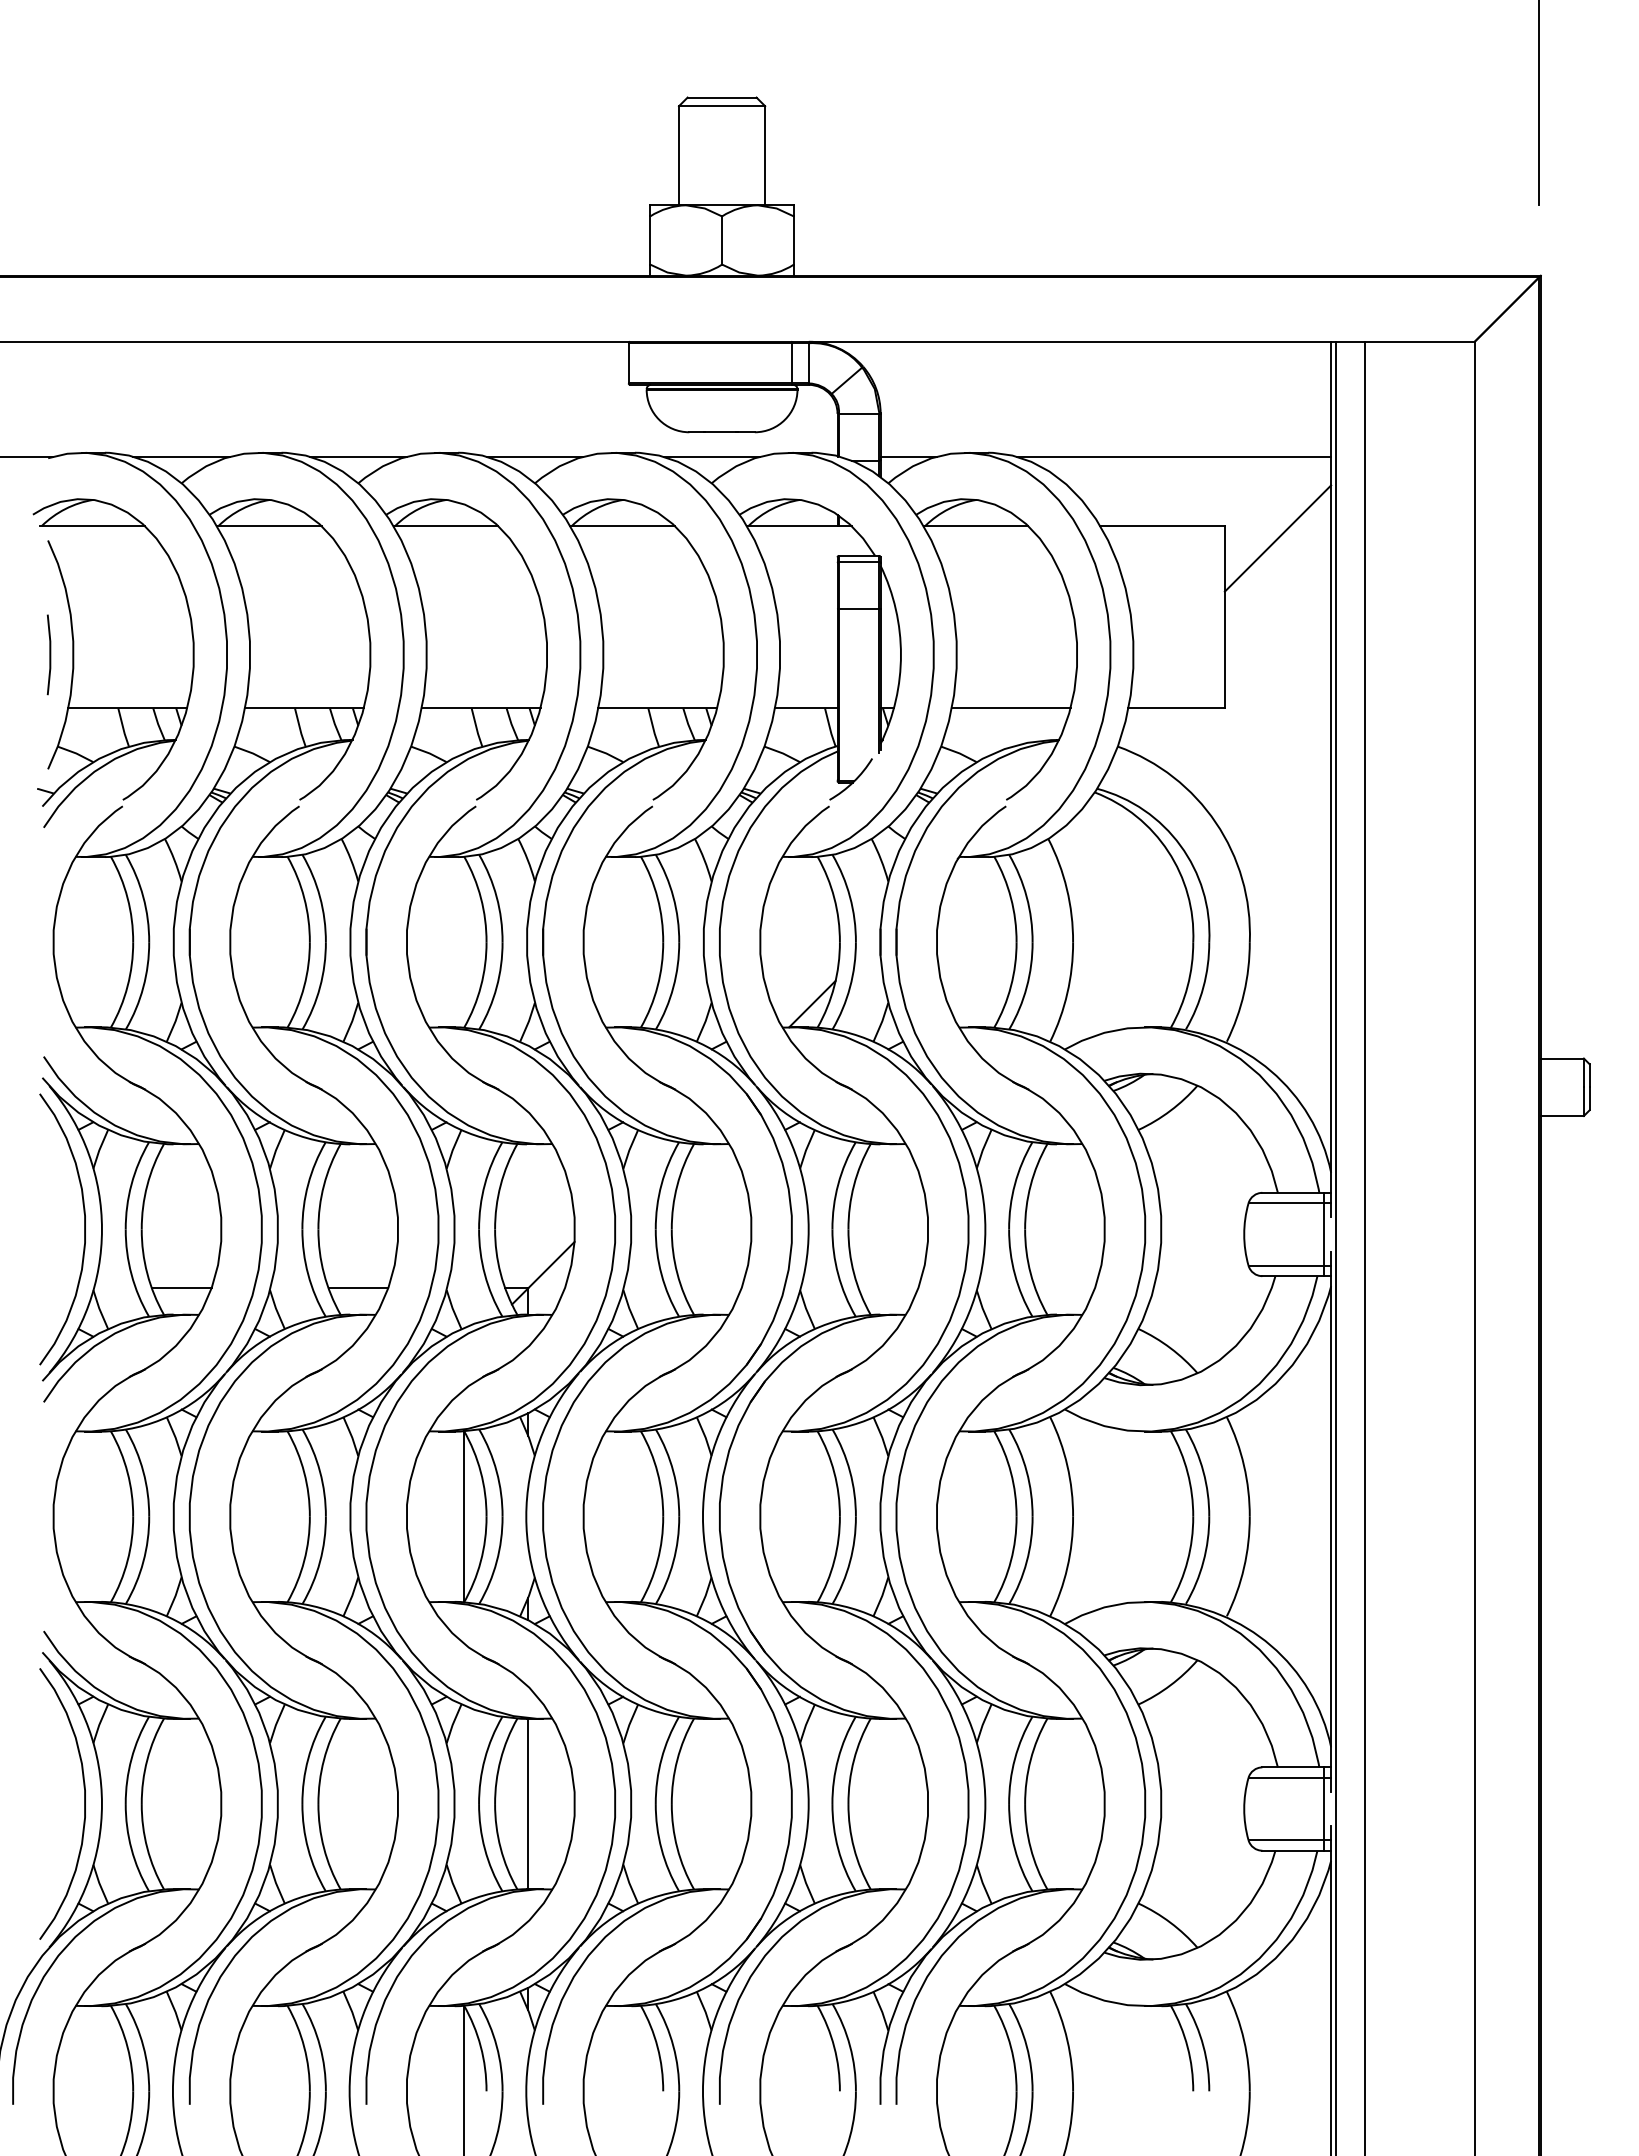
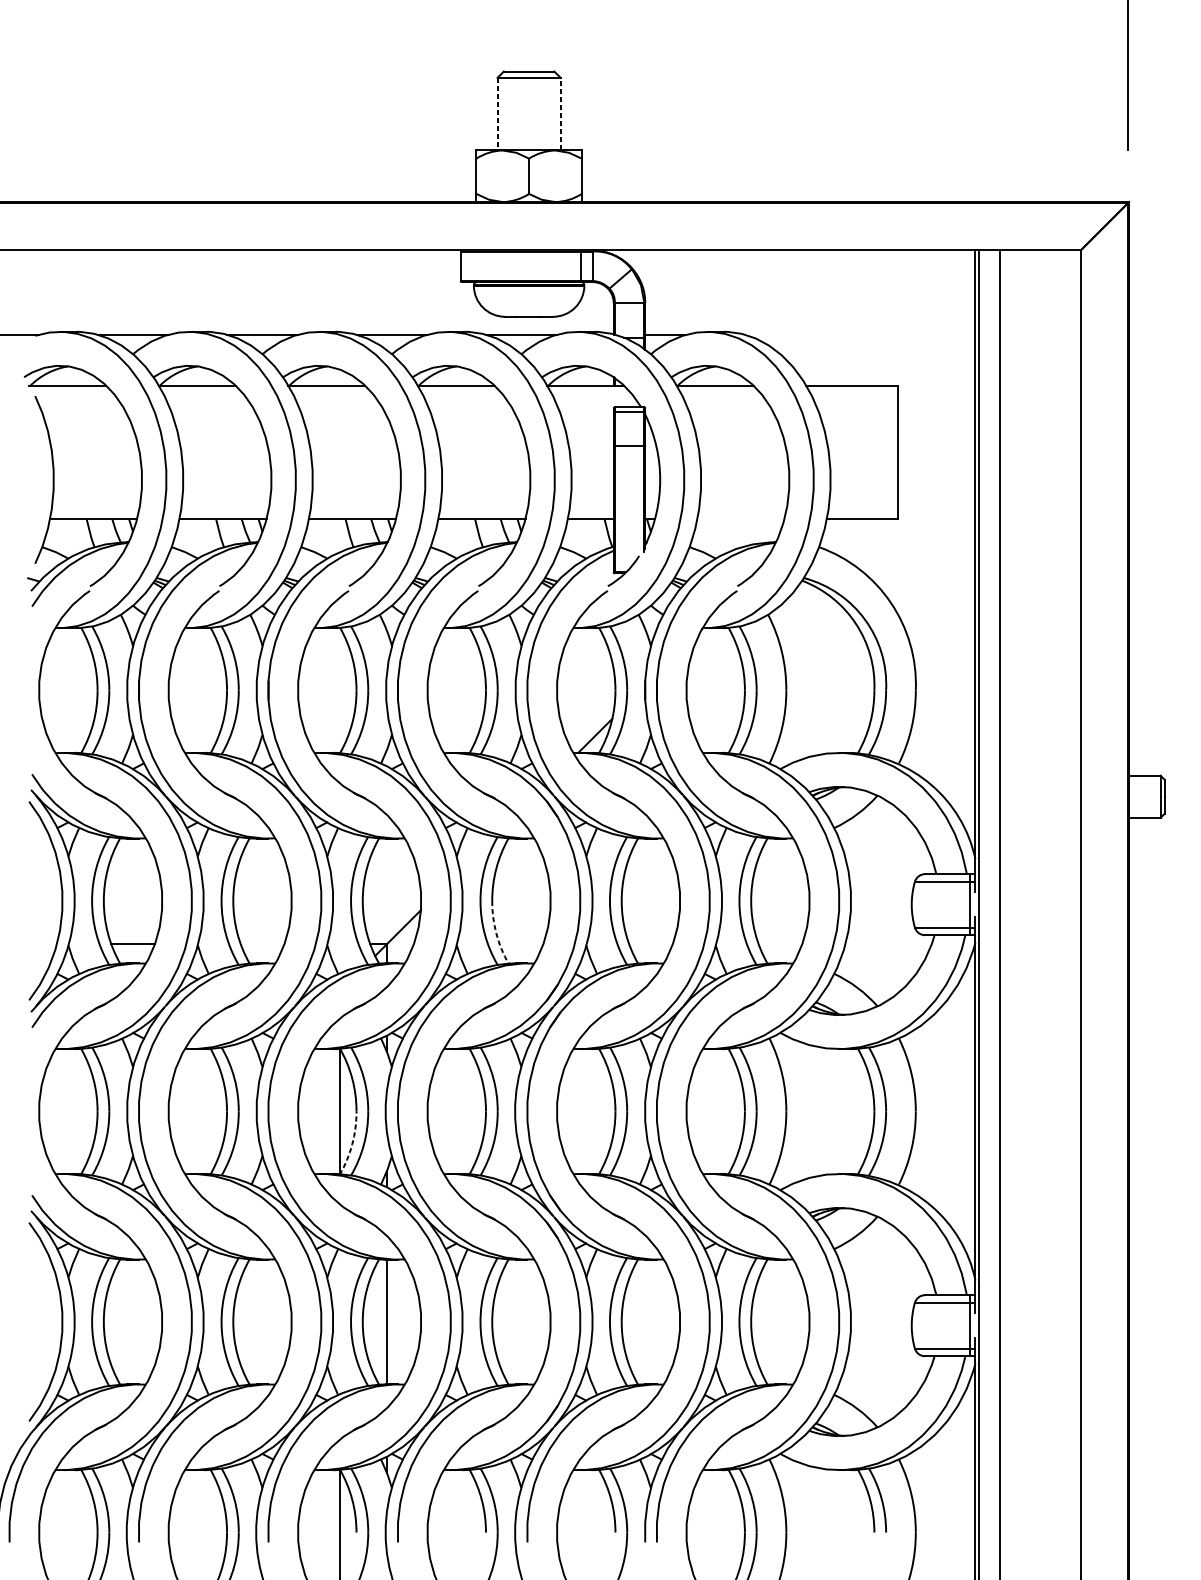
line: (679, 155) -> (497, 113), solid -> dashed
line: (765, 155) -> (560, 113), solid -> dashed
line: (1173, 456) -> (859, 334), removed
line: (1277, 538) -> (936, 394), removed
line: (49, 654) -> (36, 479), removed
line: (1010, 708) -> (740, 519), removed
arc: (677, 1273) -> (496, 933), solid -> dashed
line: (358, 1288) -> (262, 944), removed
arc: (480, 1561) -> (352, 1144), solid -> dashed

